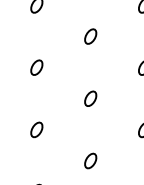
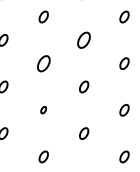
part: (91, 36) -> (84, 40), size x1.4
part: (36, 67) -> (43, 63), size x1.4
part: (36, 128) -> (43, 109), size x0.6

